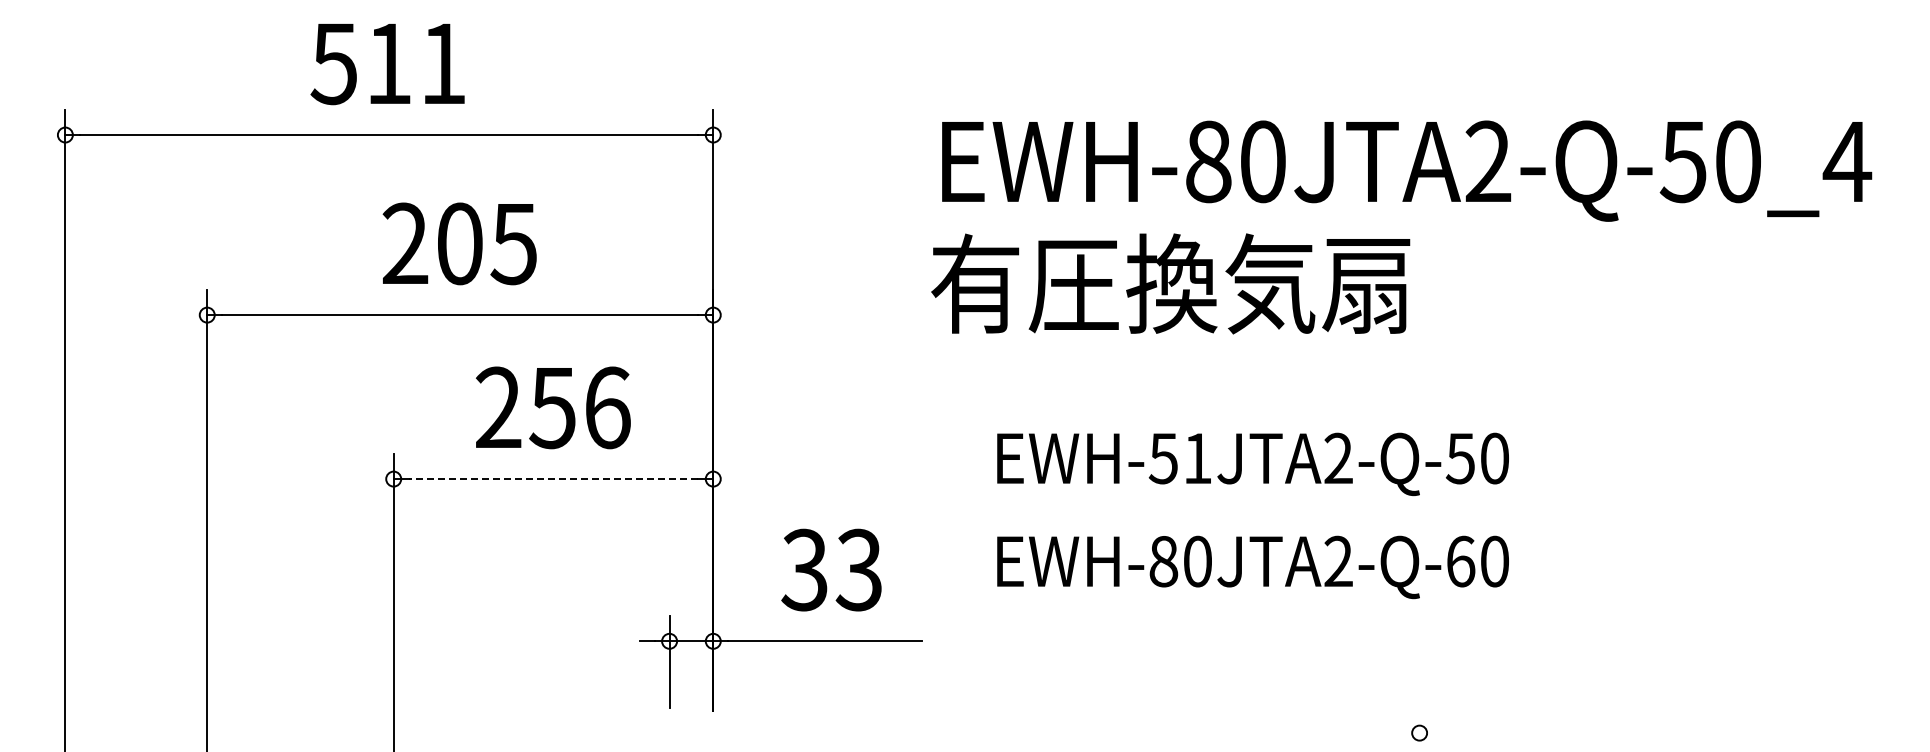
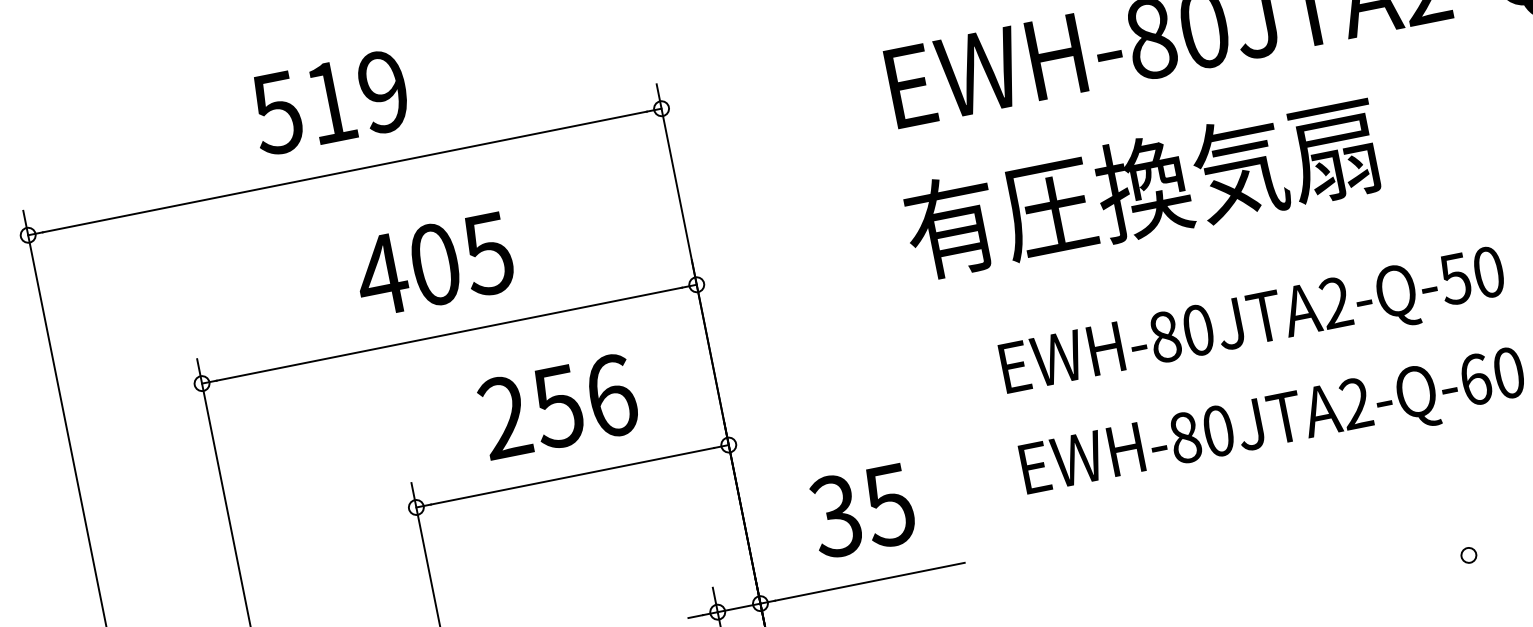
text: (442, 63) -> (382, 91), 511 -> 519
text: (404, 242) -> (380, 274), 205 -> 405
text: (1170, 283) -> (1142, 188), moved
text: (1179, 458) -> (1180, 333), EWH-51JTA2-Q-50 -> EWH-80JTA2-Q-50
line: (553, 479) -> (572, 476), dashed -> solid
text: (858, 569) -> (888, 505), 33 -> 35

